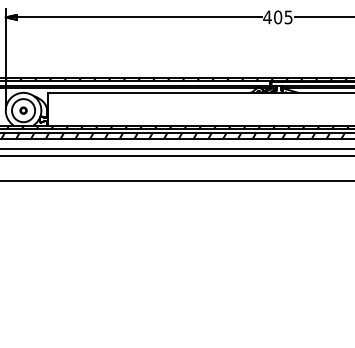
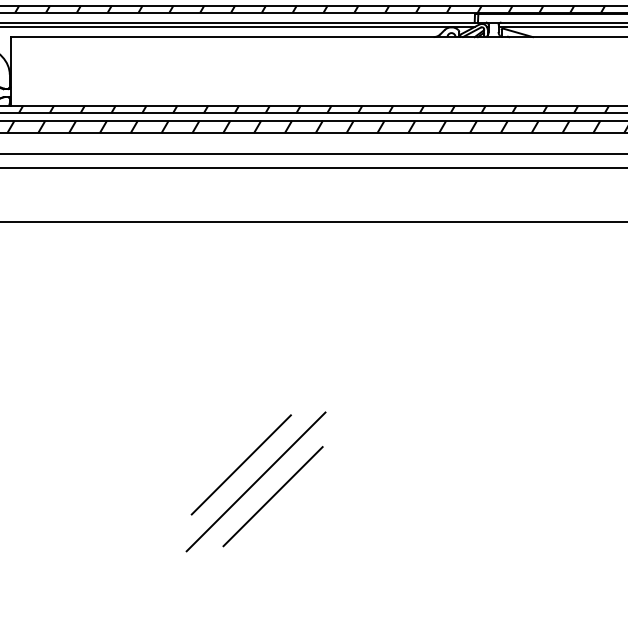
line: (157, 297) -> (240, 464), added
line: (164, 305) -> (254, 481), added
line: (173, 312) -> (273, 495), added

